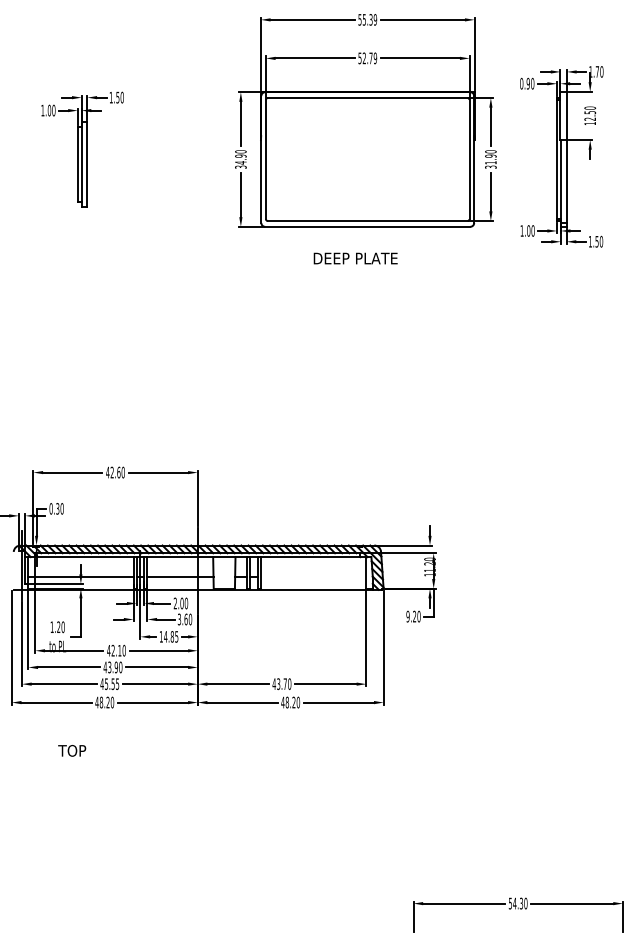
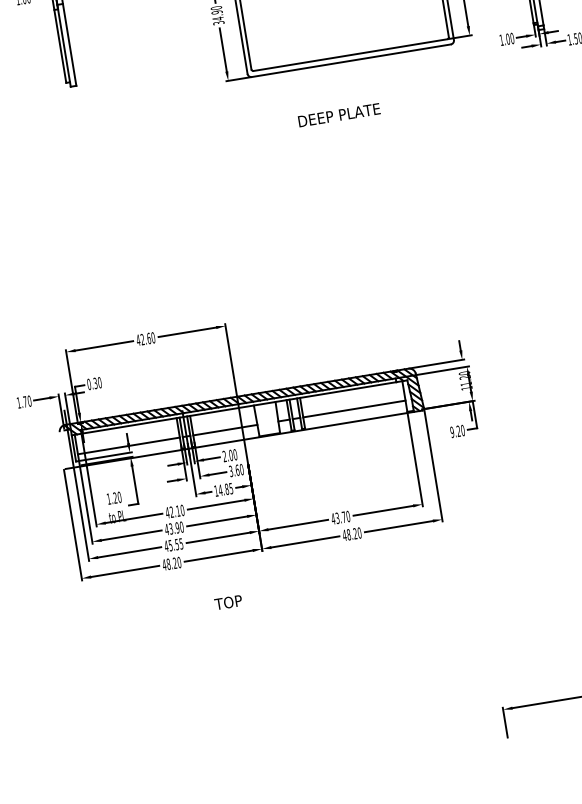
text: (355, 258) -> (339, 115), moved
line: (313, 577) -> (354, 409), added
text: (72, 750) -> (228, 602), moved

